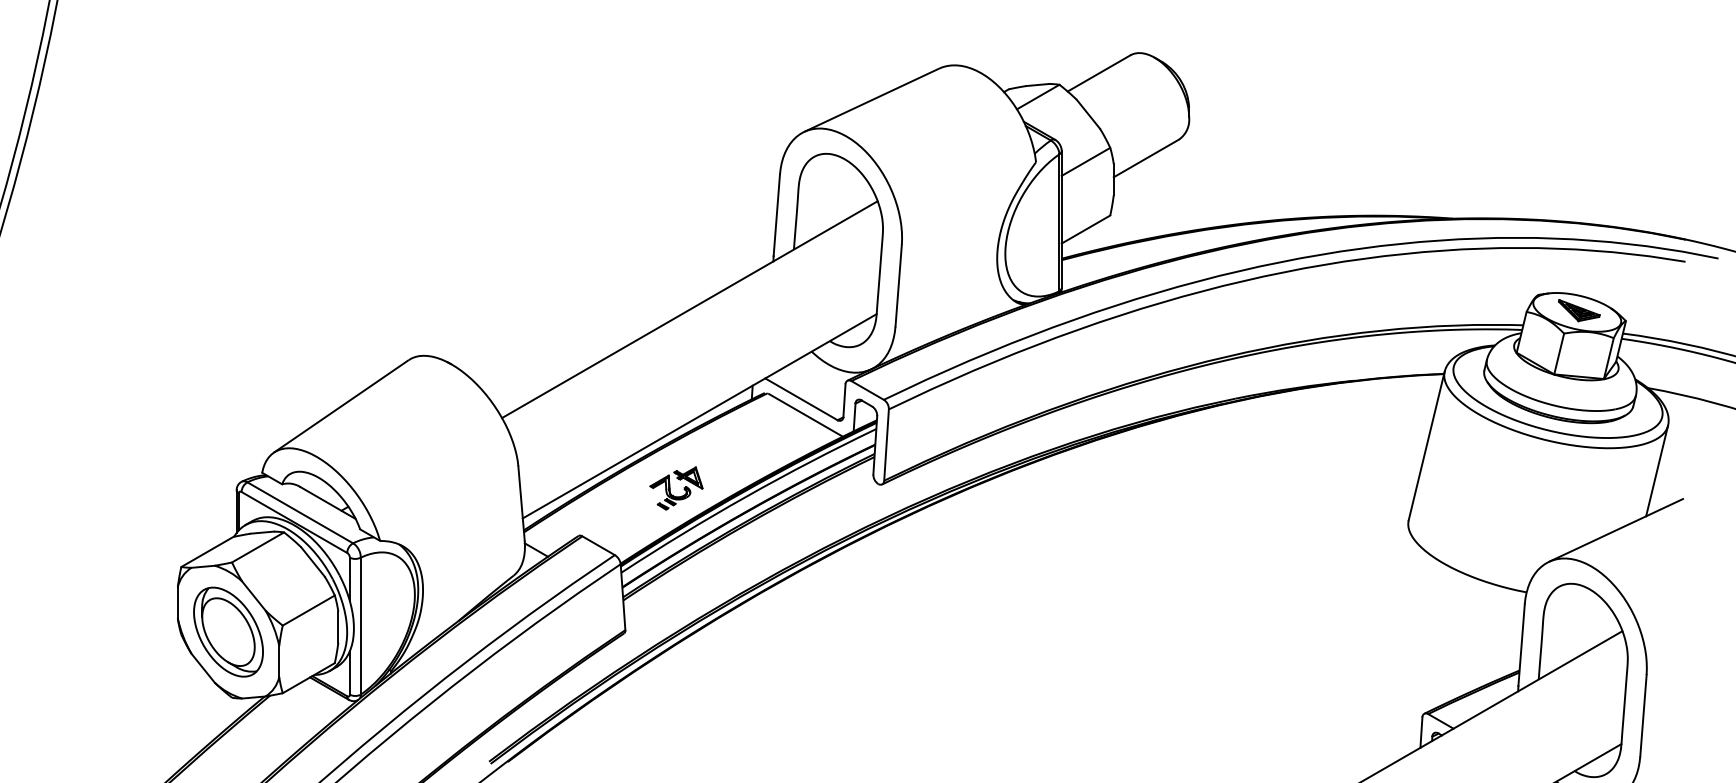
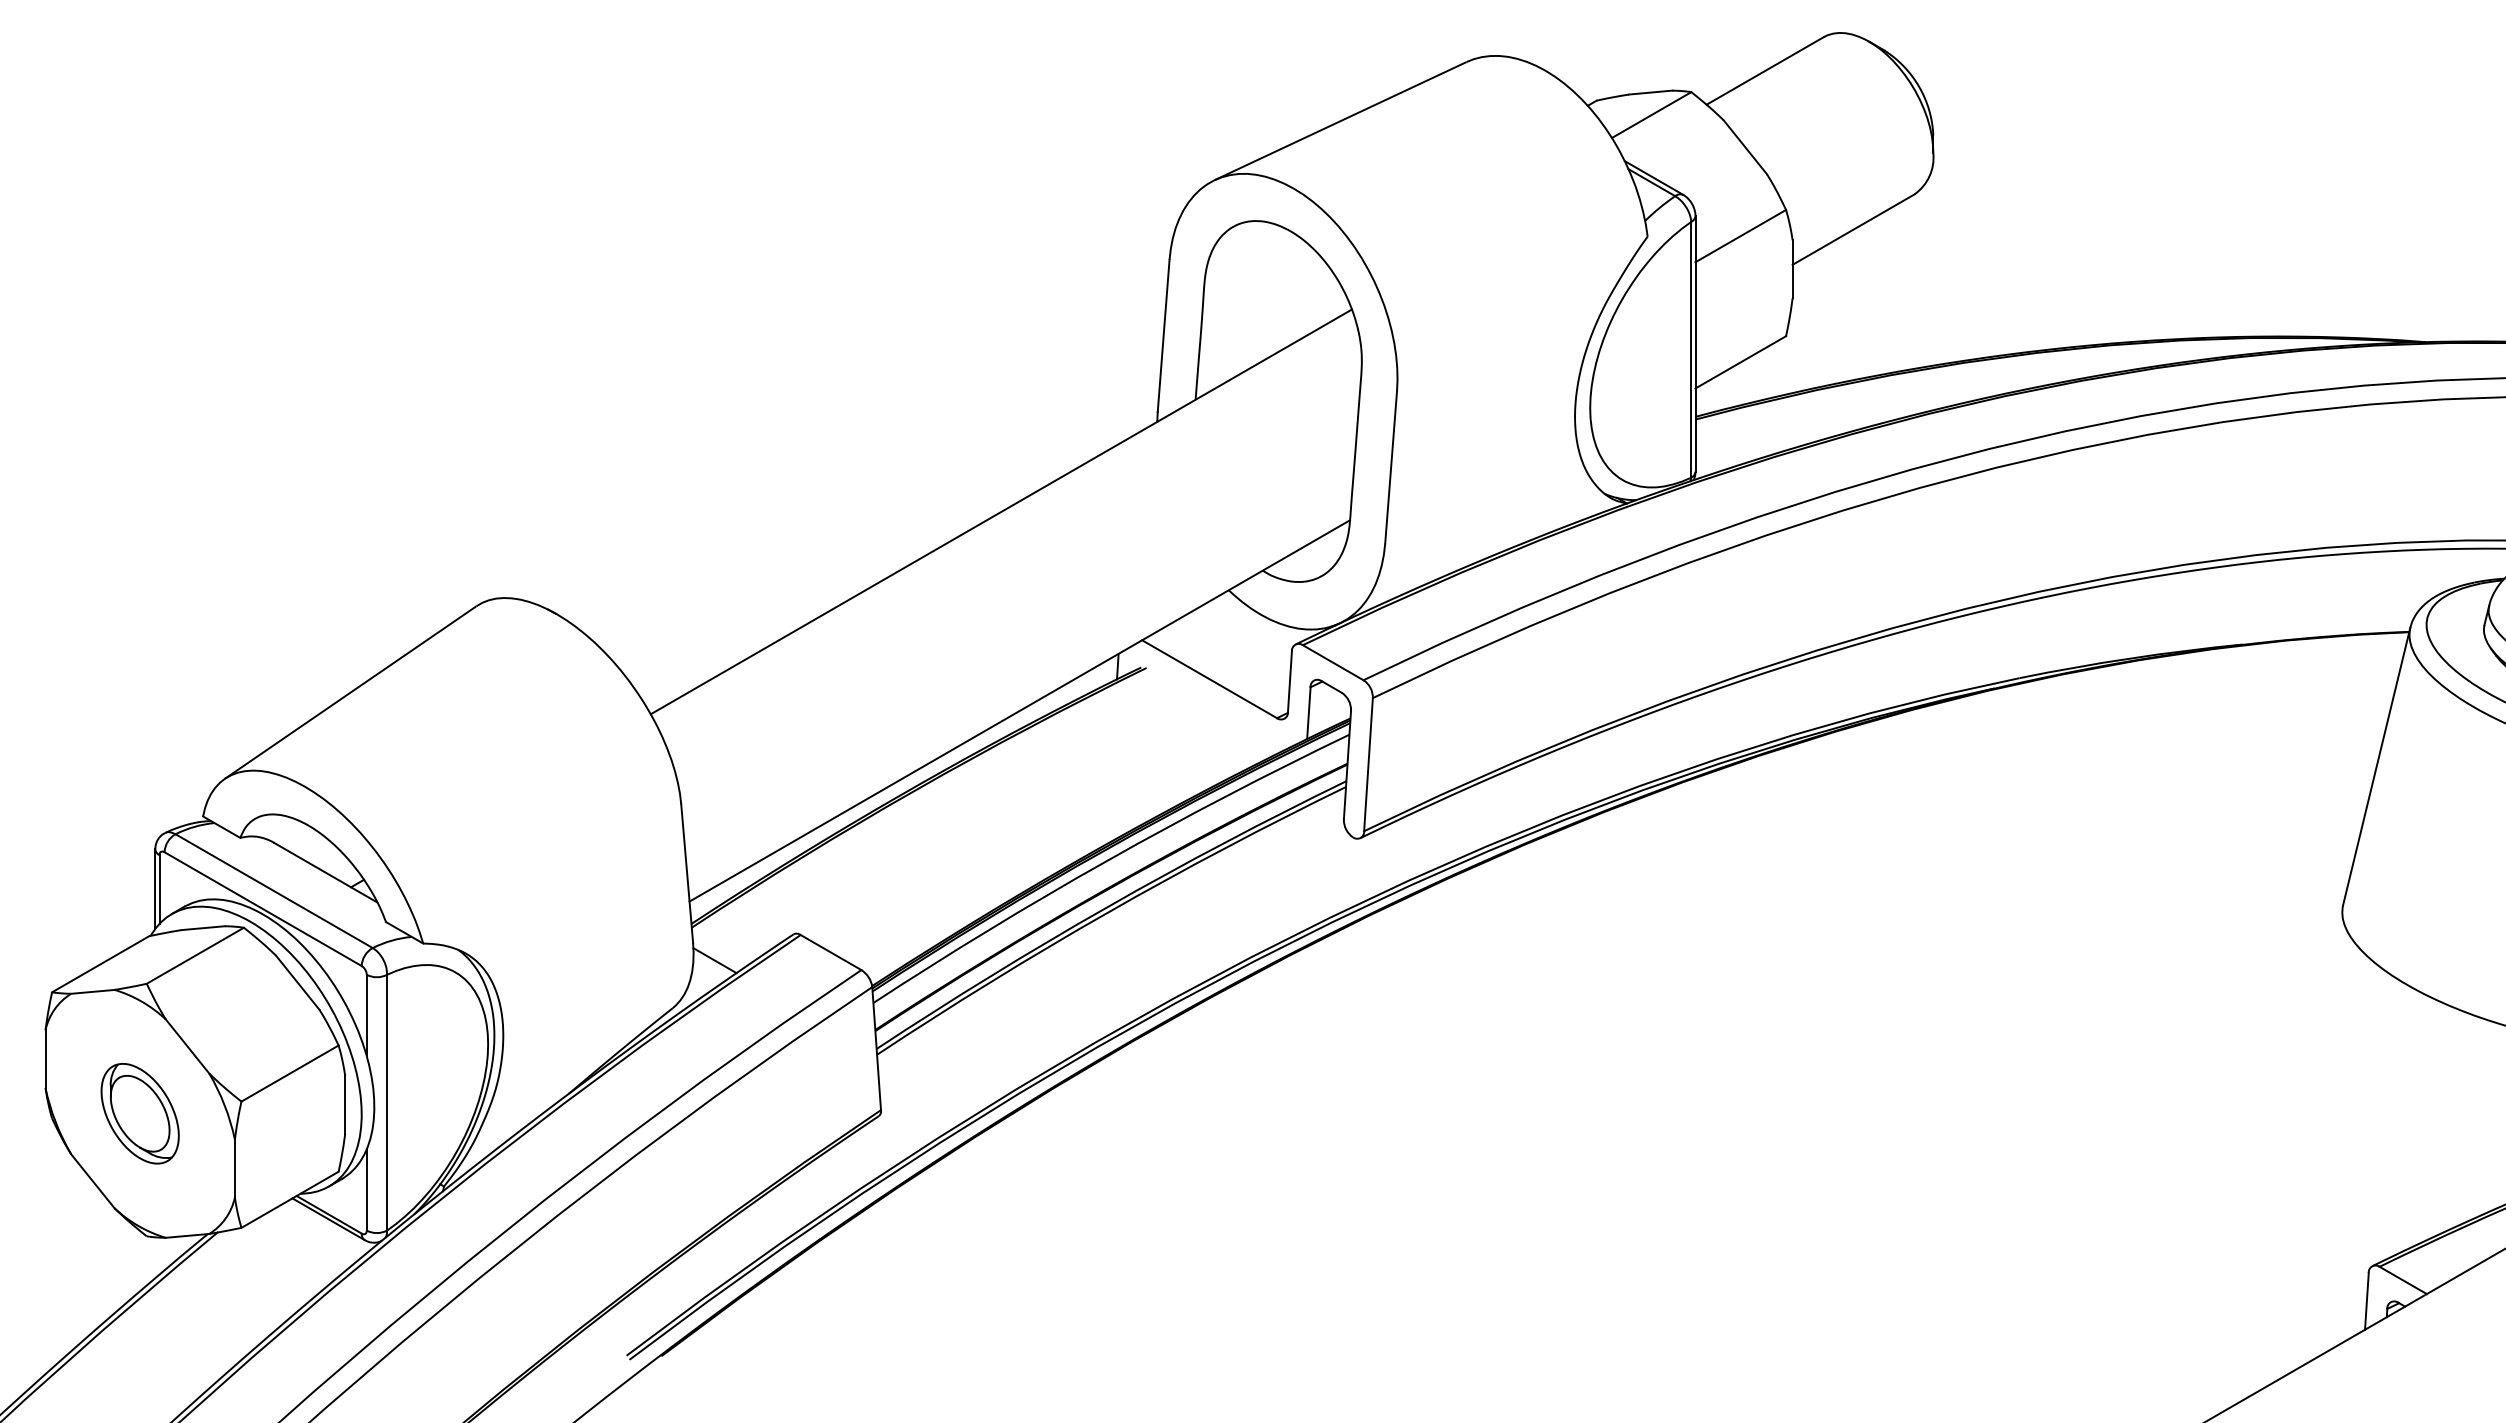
line: (805, 415) -> (1217, 709), removed
part: (676, 488) -> (976, 845), removed
part: (228, 631) -> (140, 1112), size x0.6

